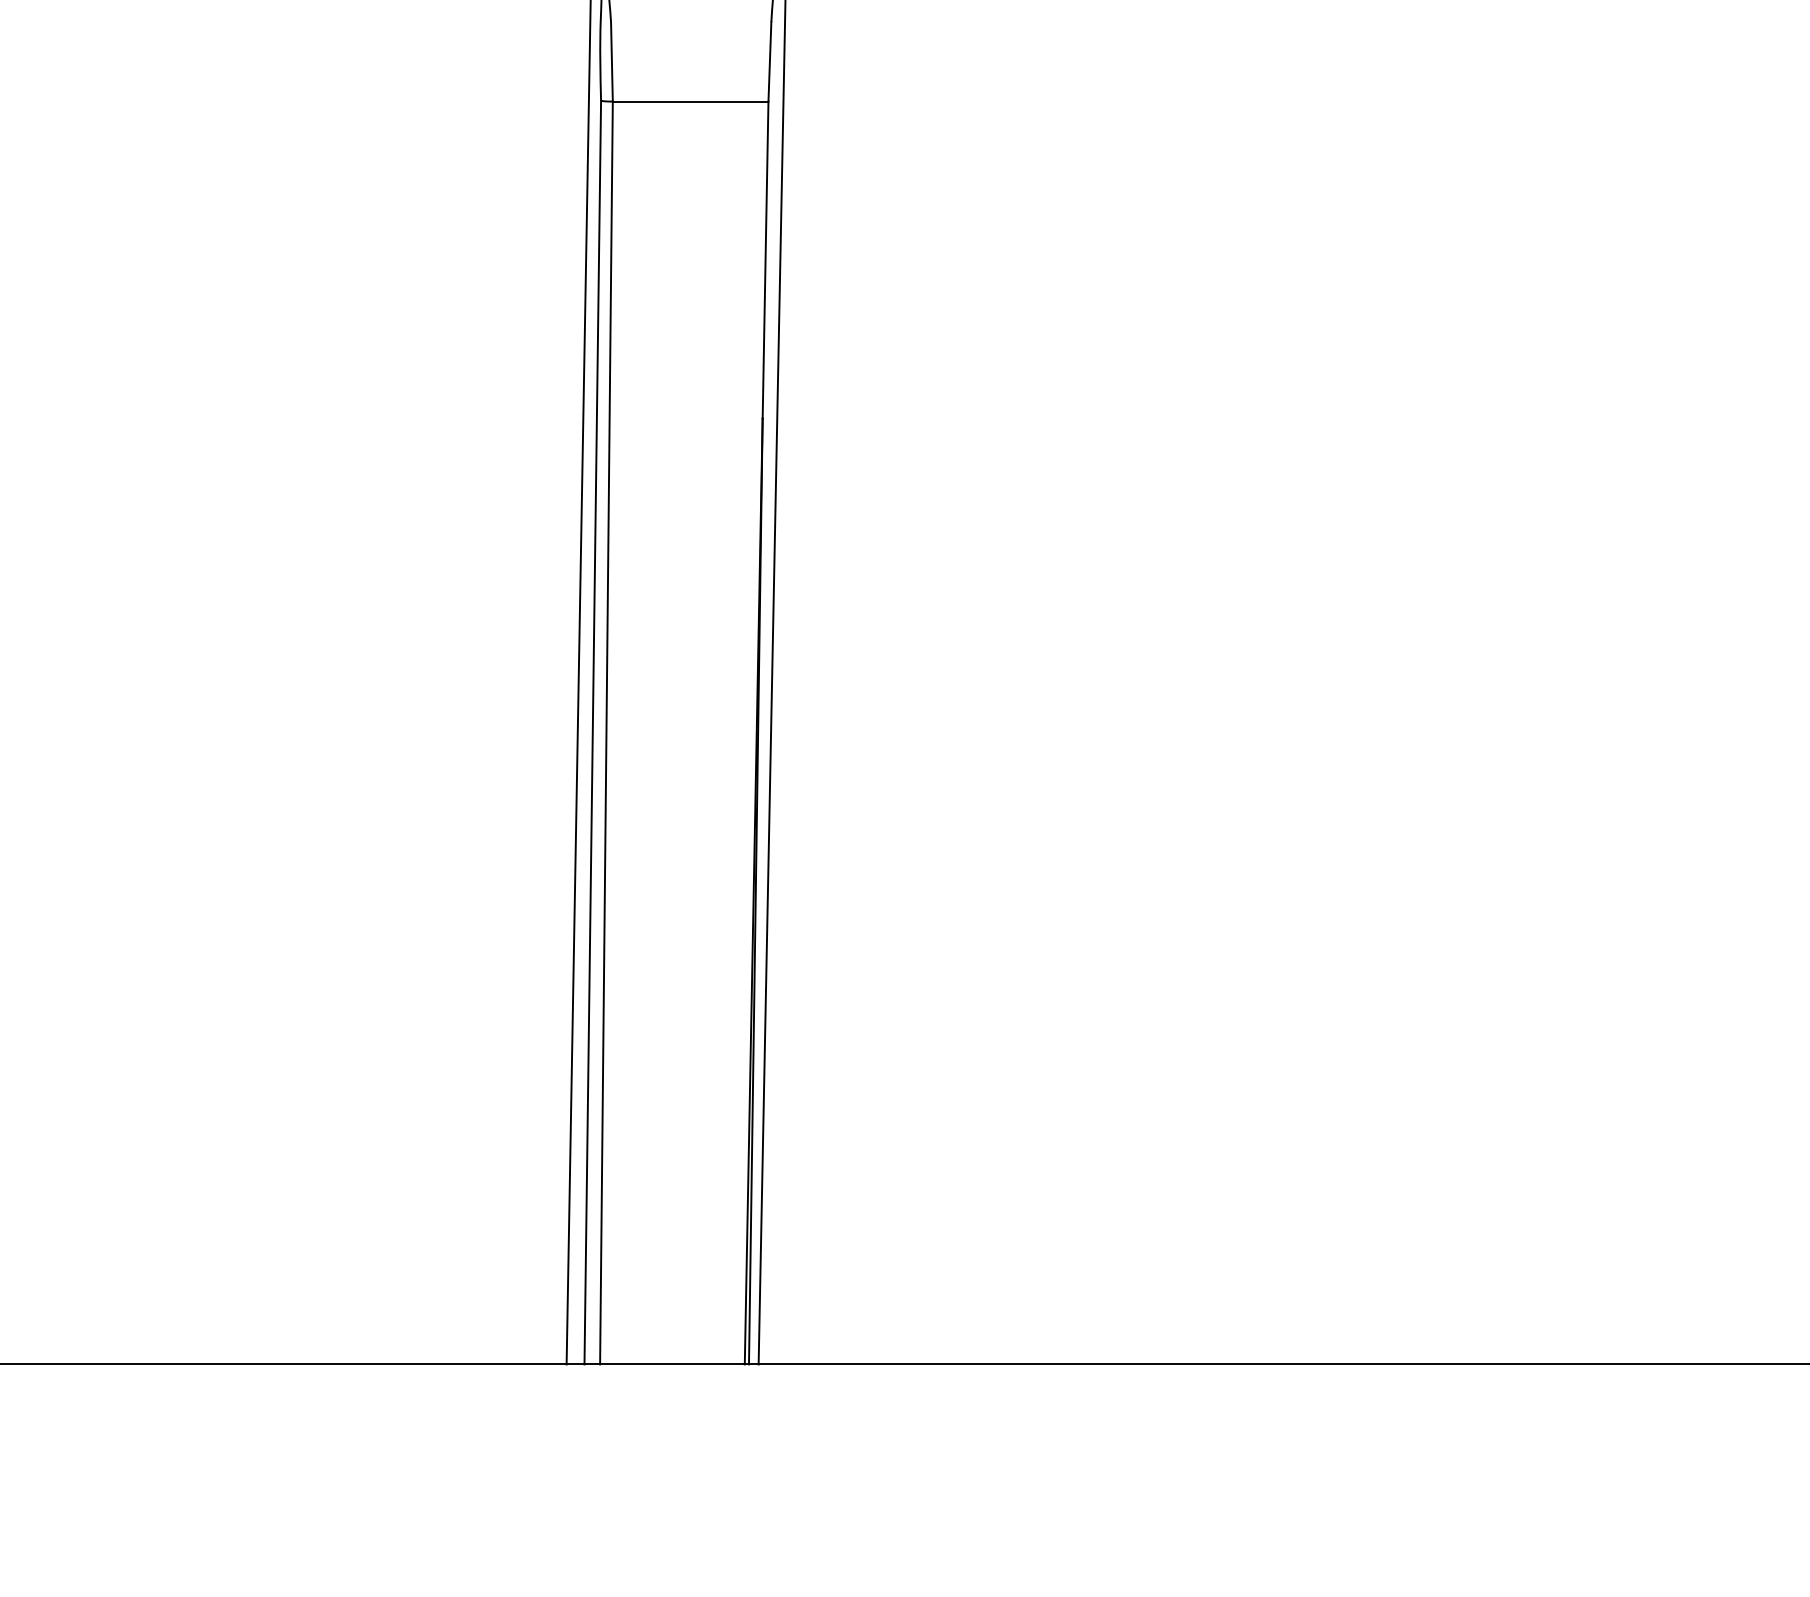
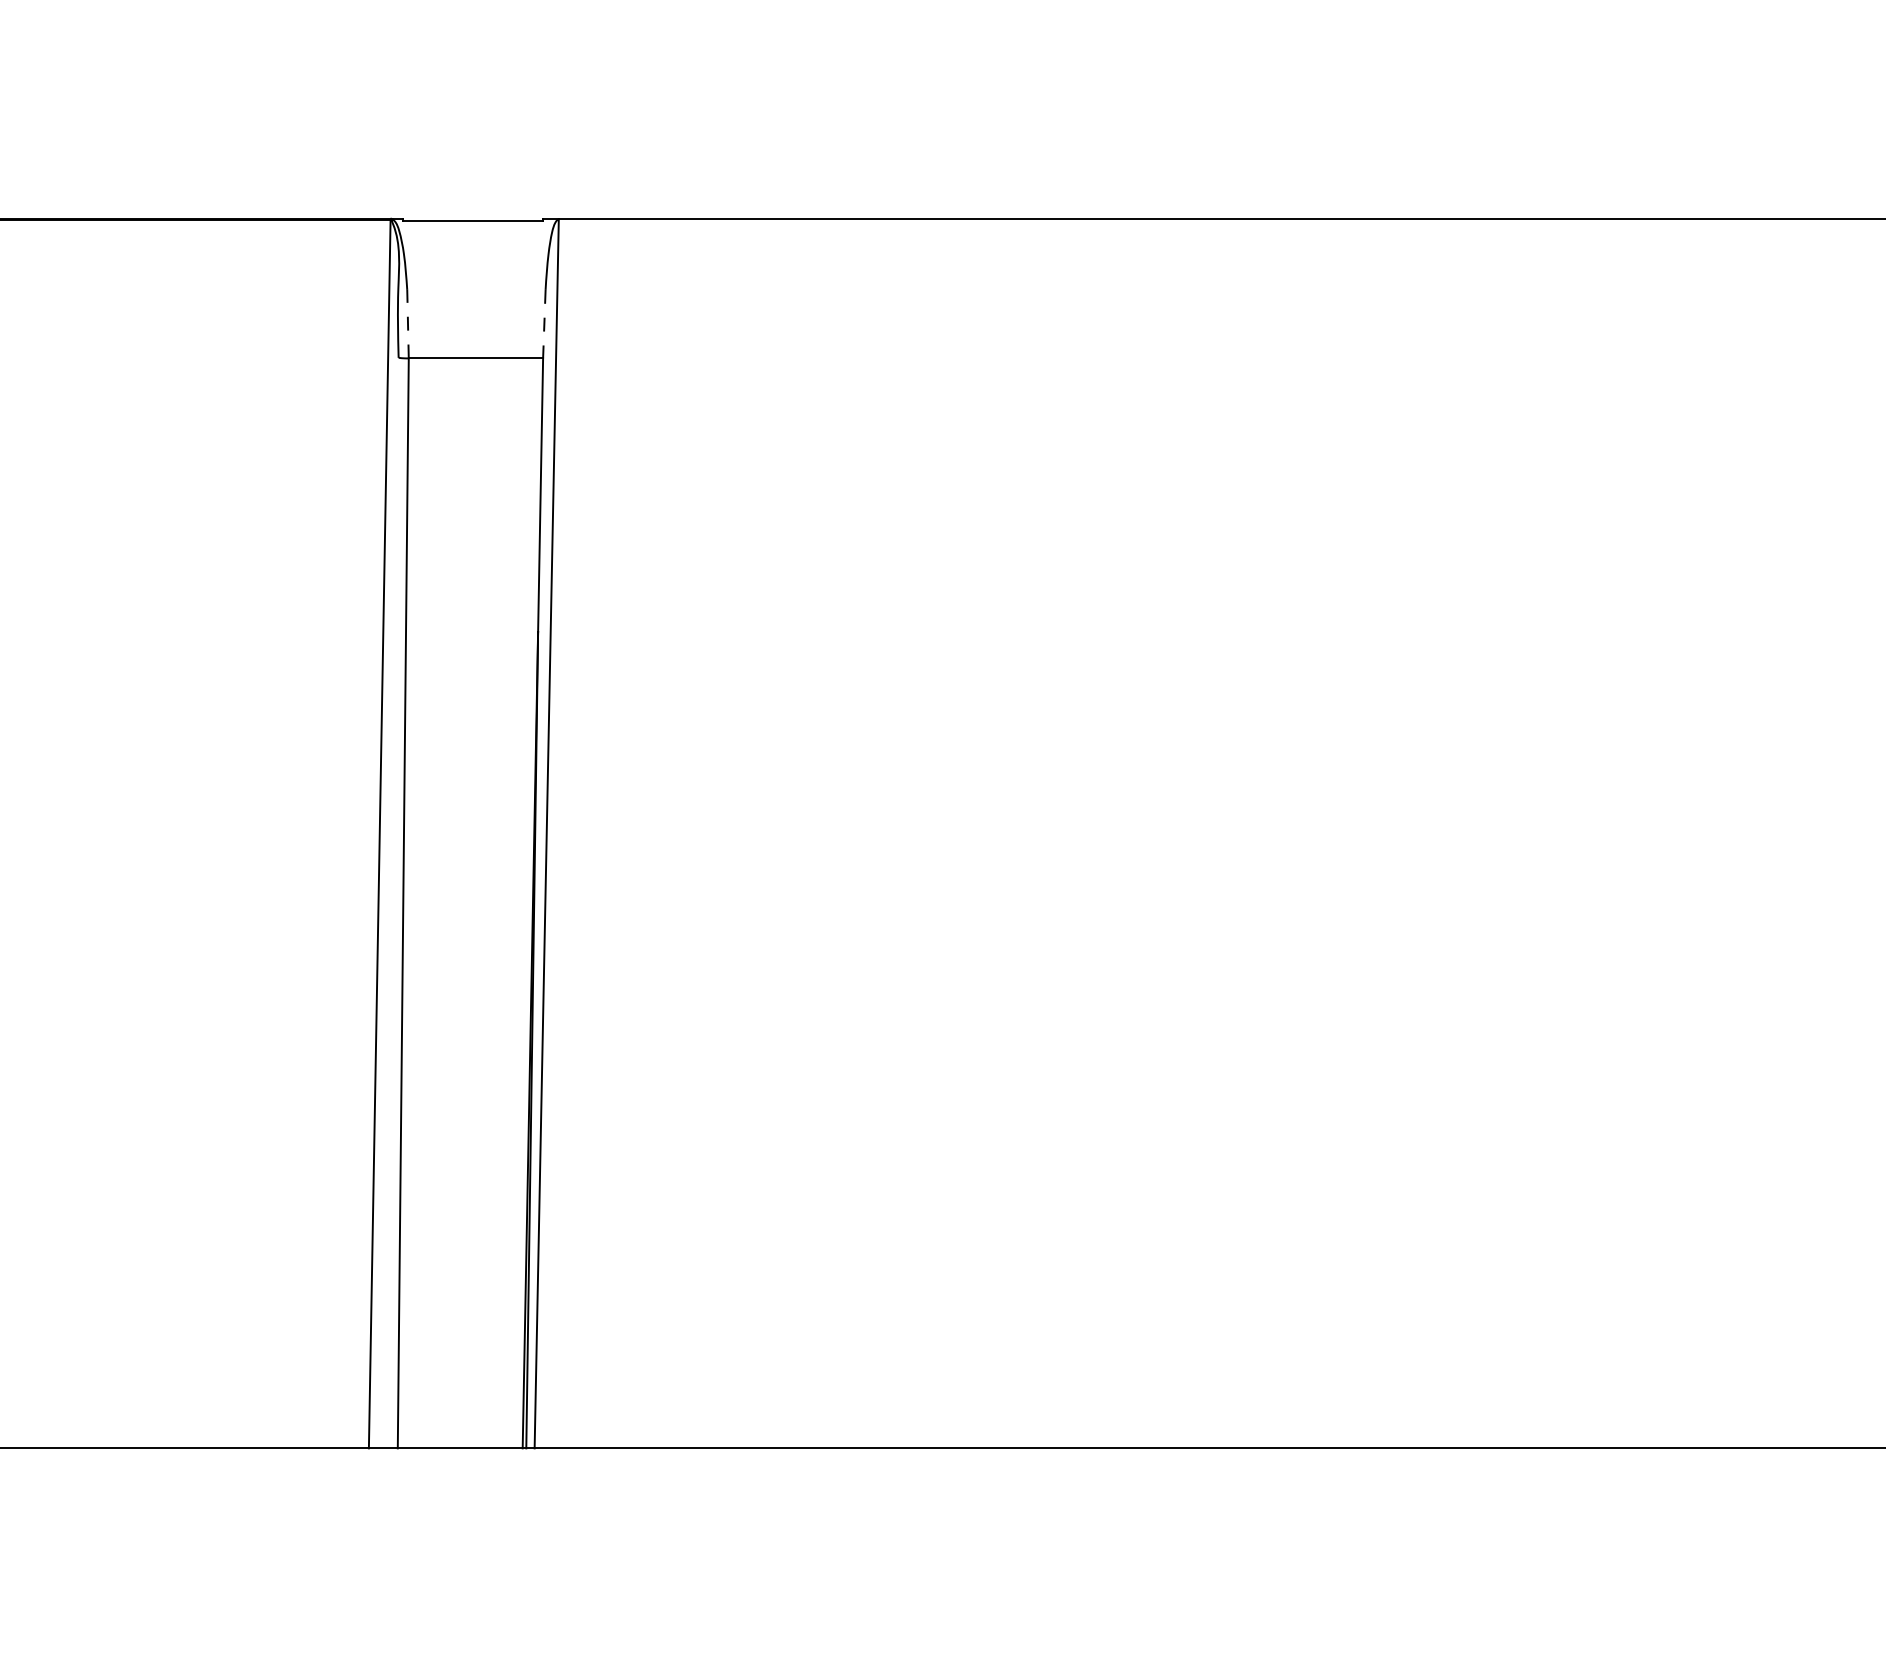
line: (612, 61) -> (408, 323), solid -> dashed
line: (770, 62) -> (544, 324), solid -> dashed
line: (592, 731) -> (391, 902), removed

